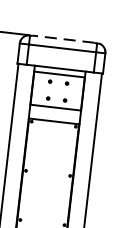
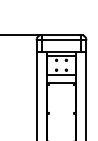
line: (63, 40) -> (61, 35), dashed -> solid

